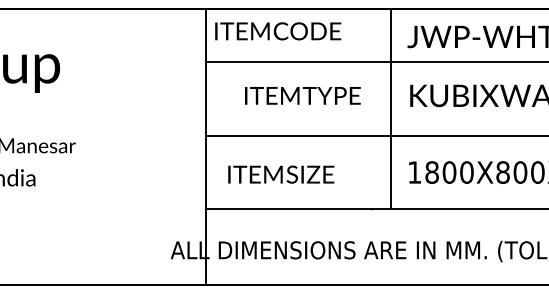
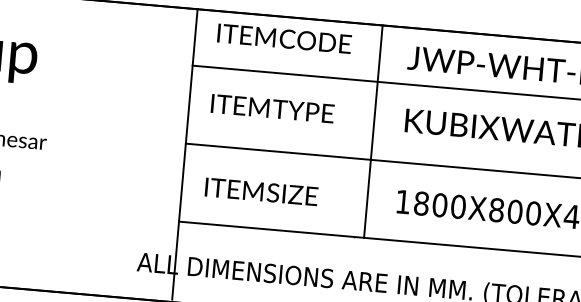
text: (278, 31) -> (284, 38), moved
text: (302, 95) -> (272, 108), moved
line: (391, 108) -> (373, 131), moved

